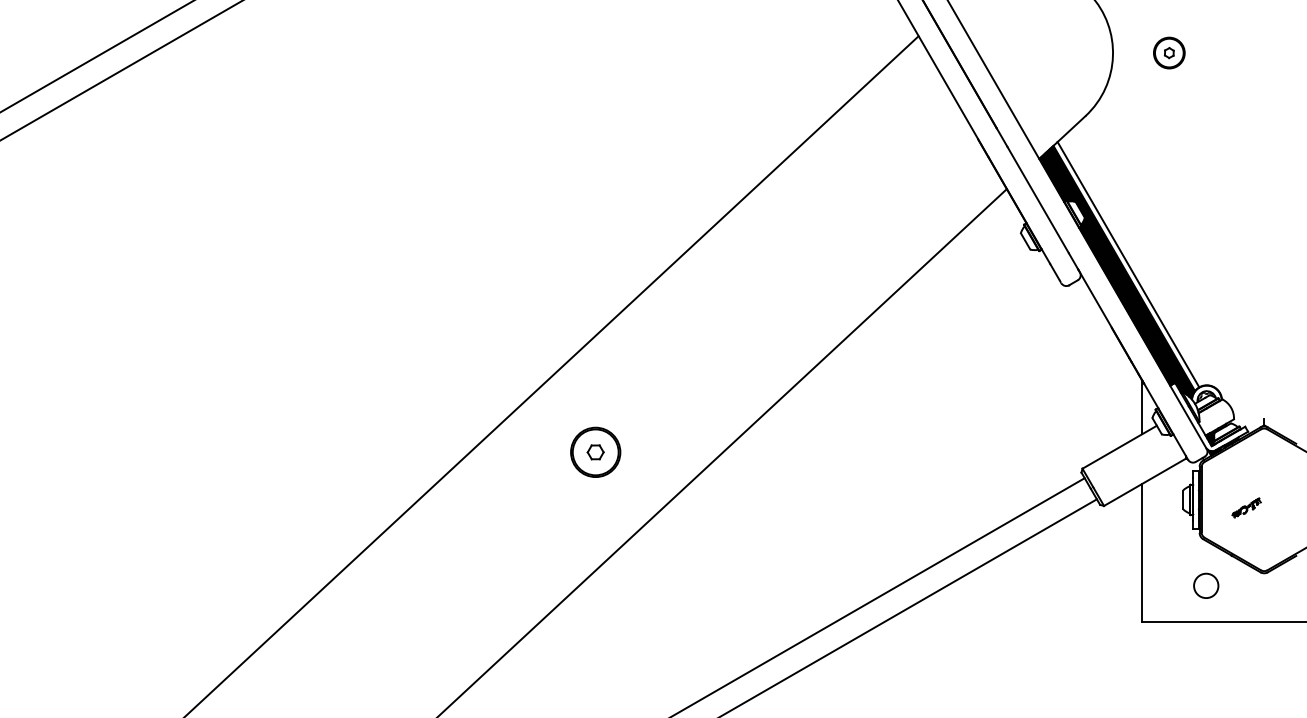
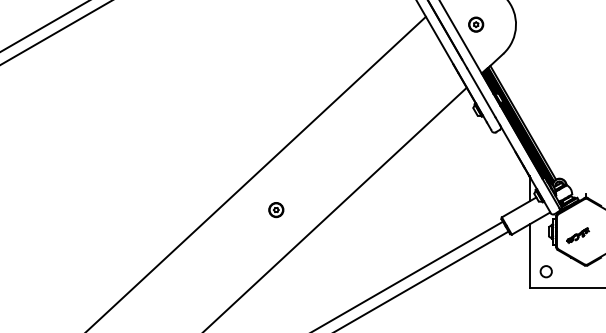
part: (1170, 52) -> (476, 24), moved
part: (596, 453) -> (276, 210), size x0.62
part: (1245, 507) -> (577, 235), size x1.67
circle: (1204, 585) -> (545, 271), moved

